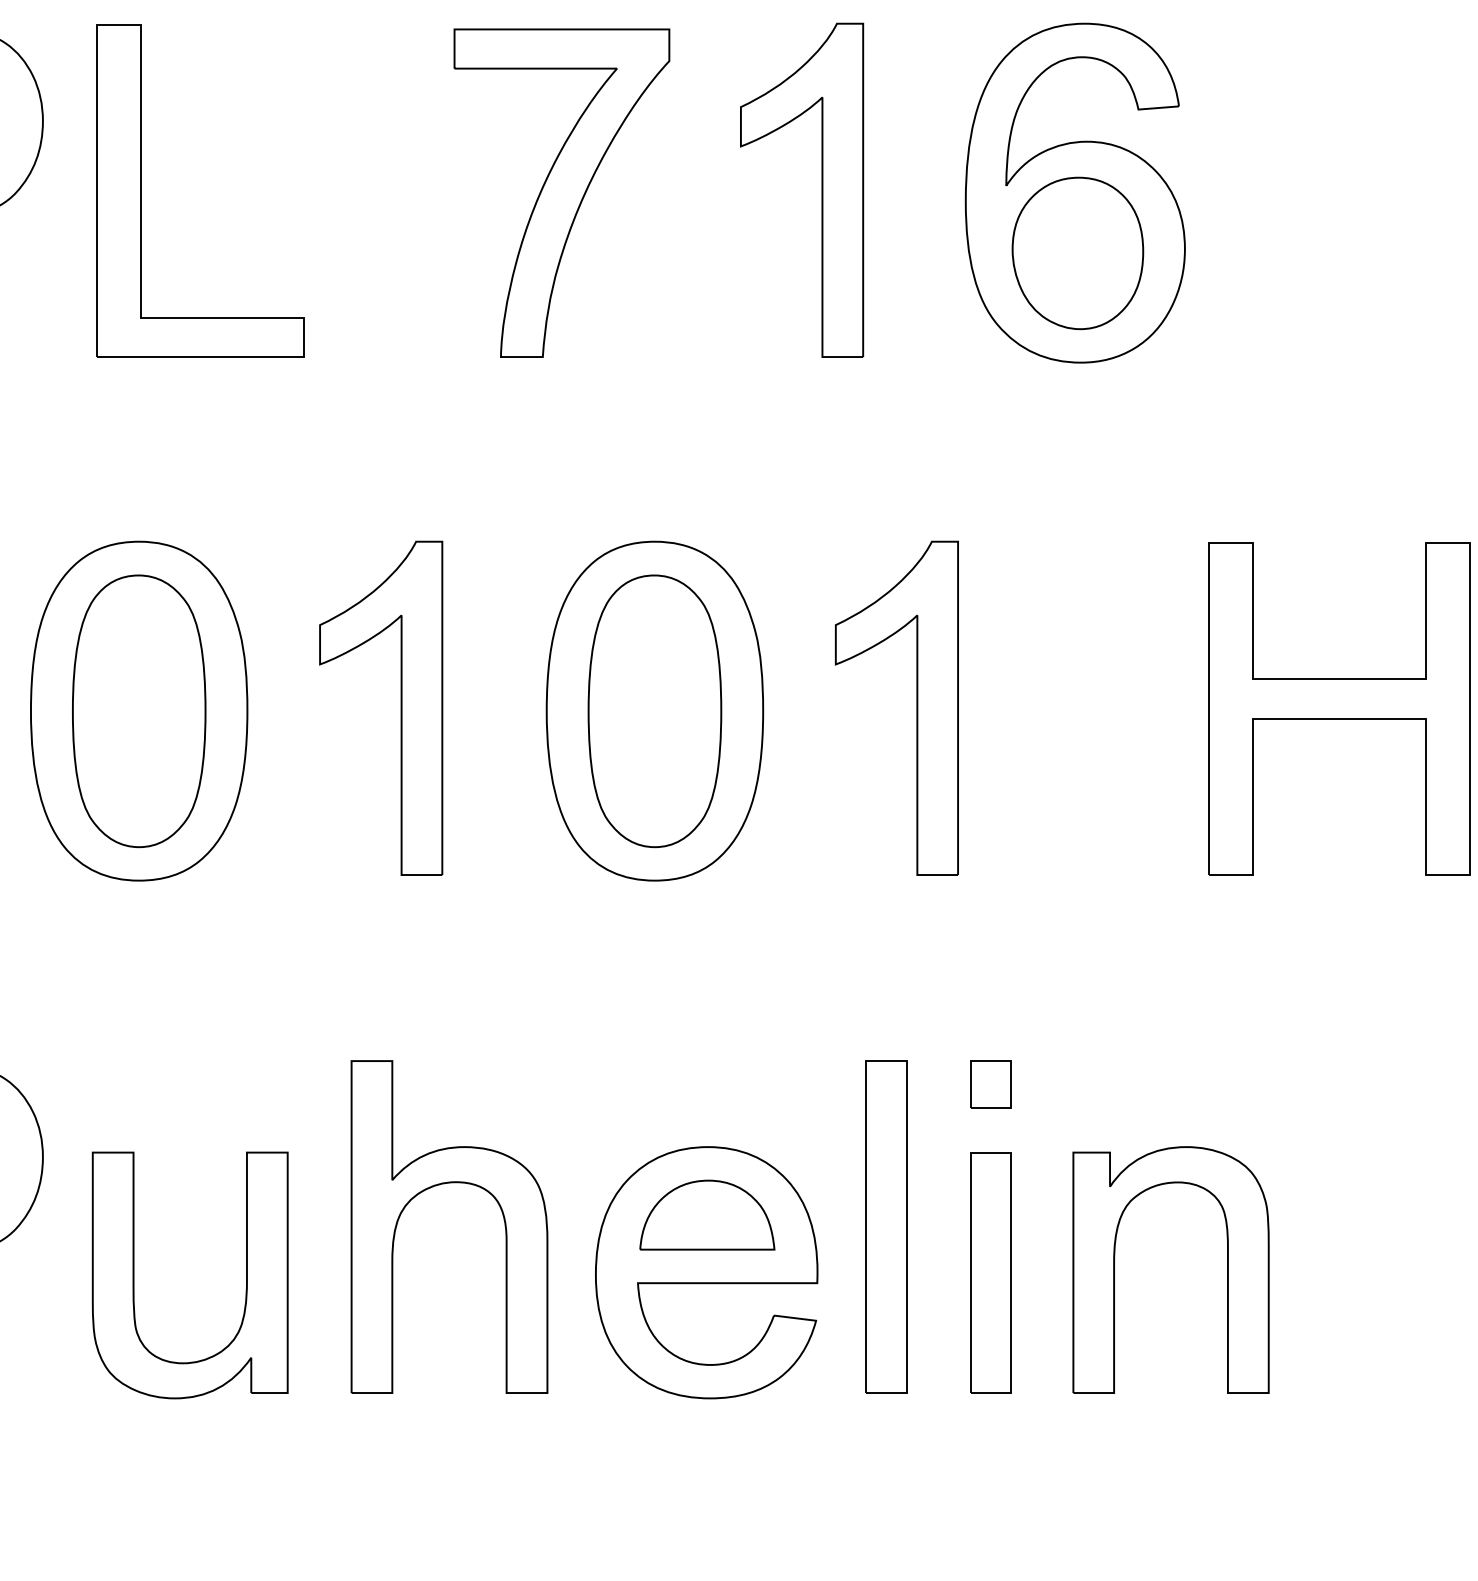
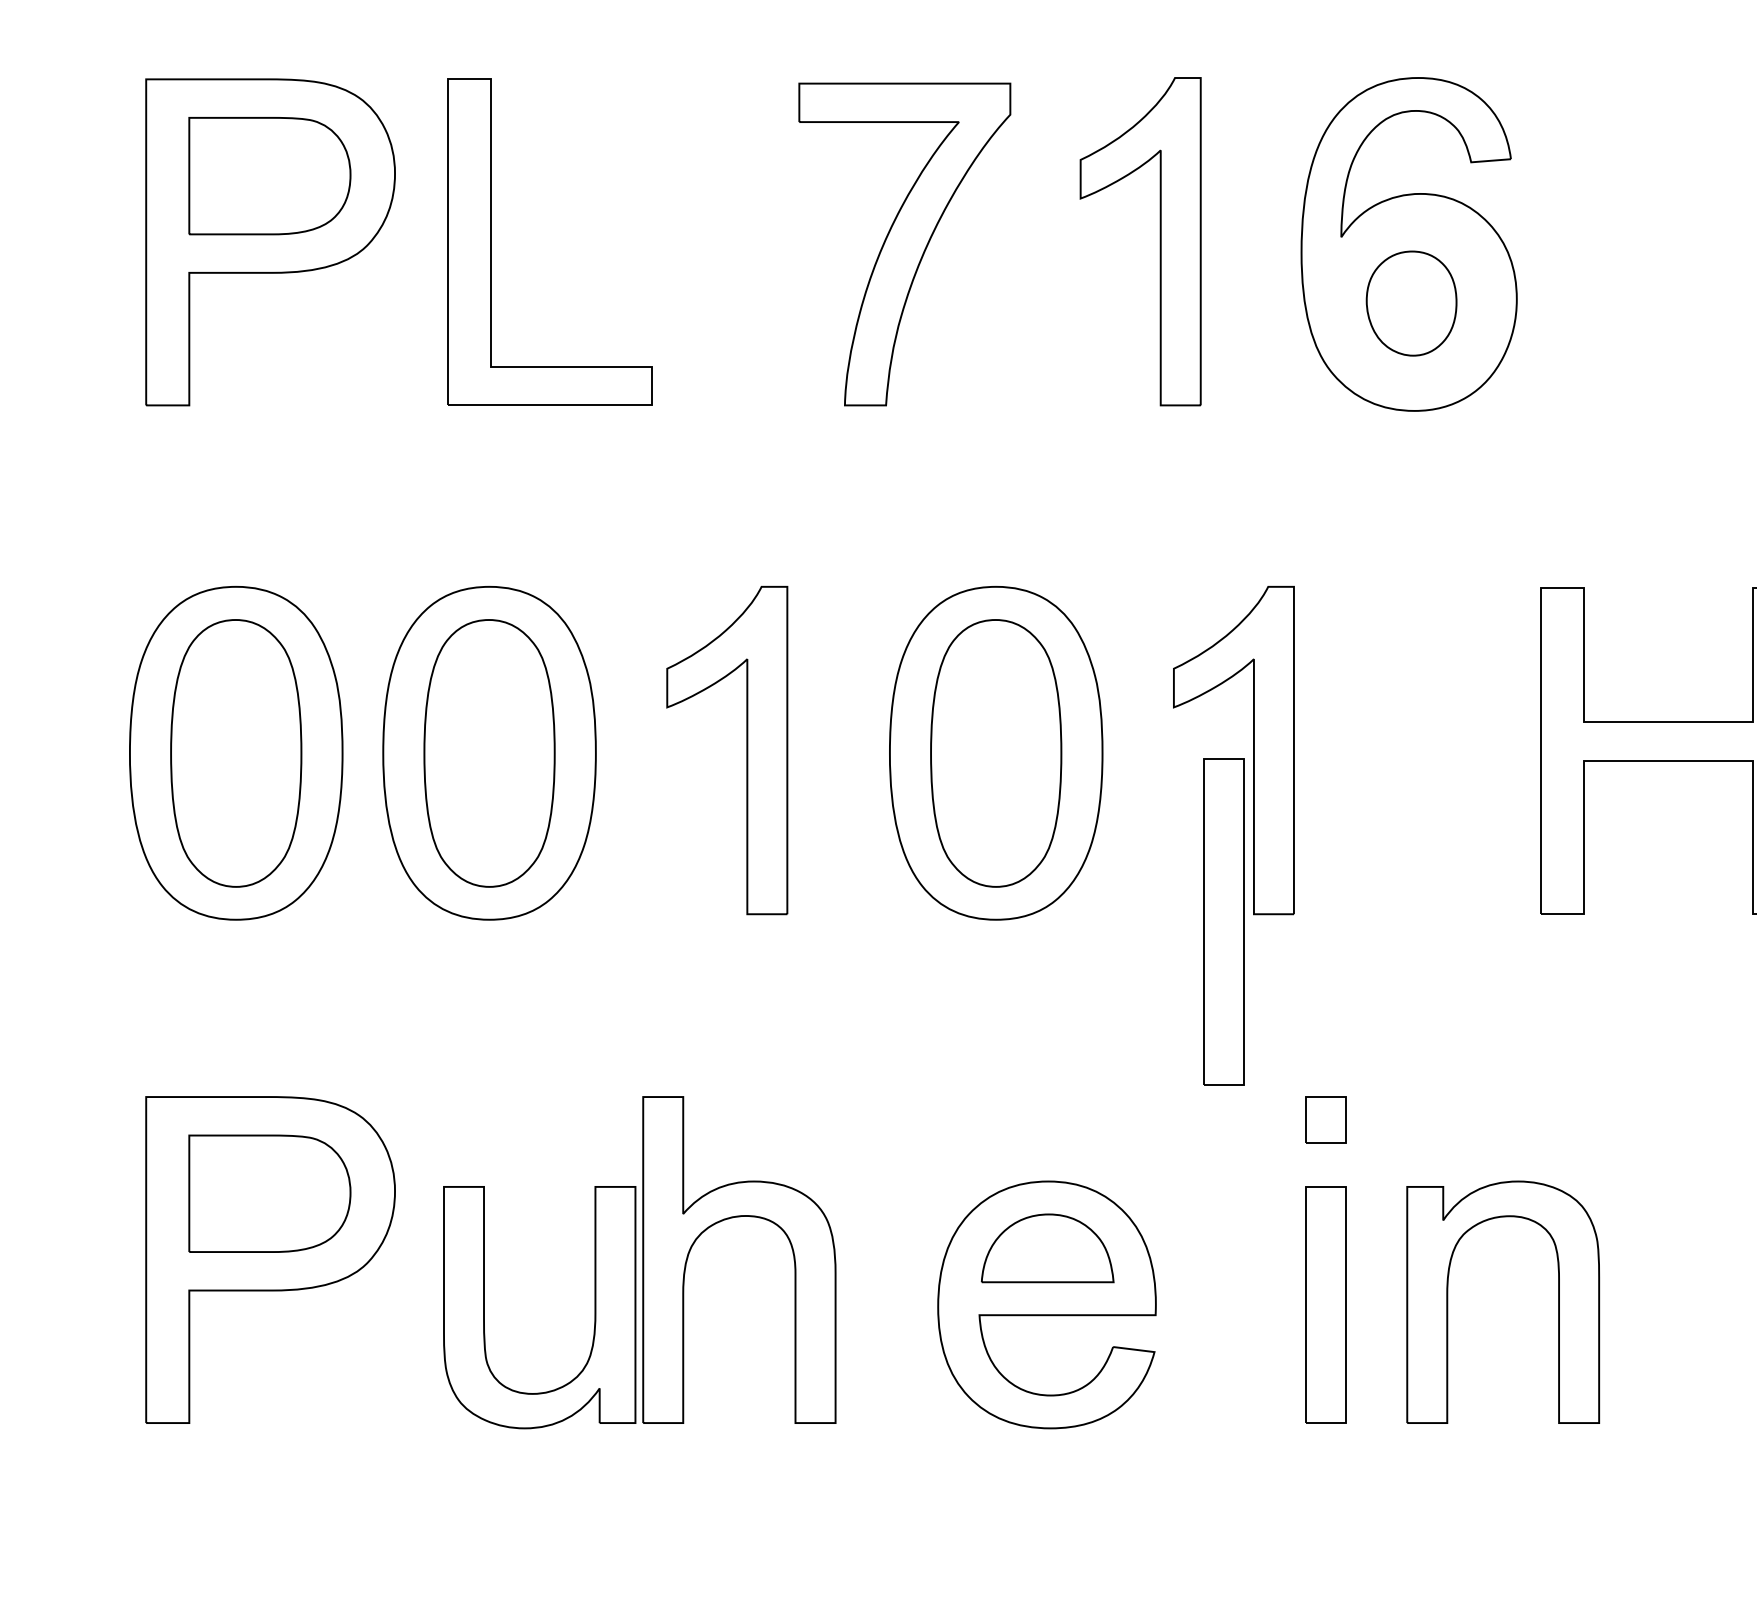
part: (1077, 253) -> (1411, 303), size x0.7
part: (439, 1185) -> (729, 1219), moved
part: (886, 1226) -> (1223, 921), moved

